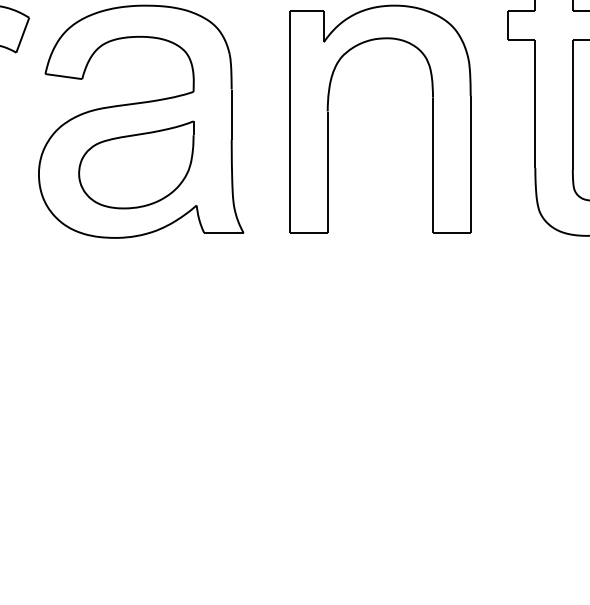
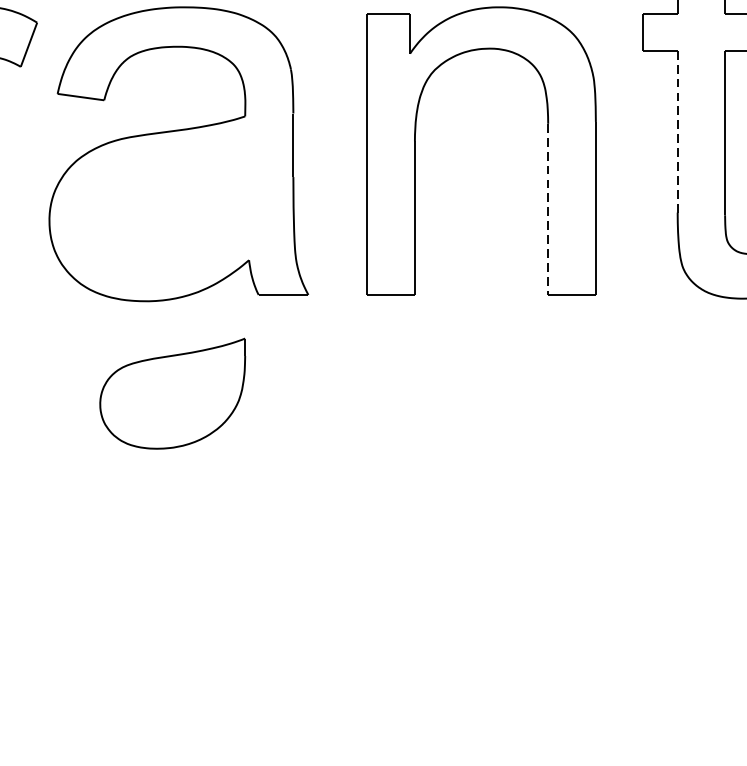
line: (535, 103) -> (677, 131), solid -> dashed
part: (136, 164) -> (172, 393), moved
line: (433, 165) -> (548, 209), solid -> dashed

